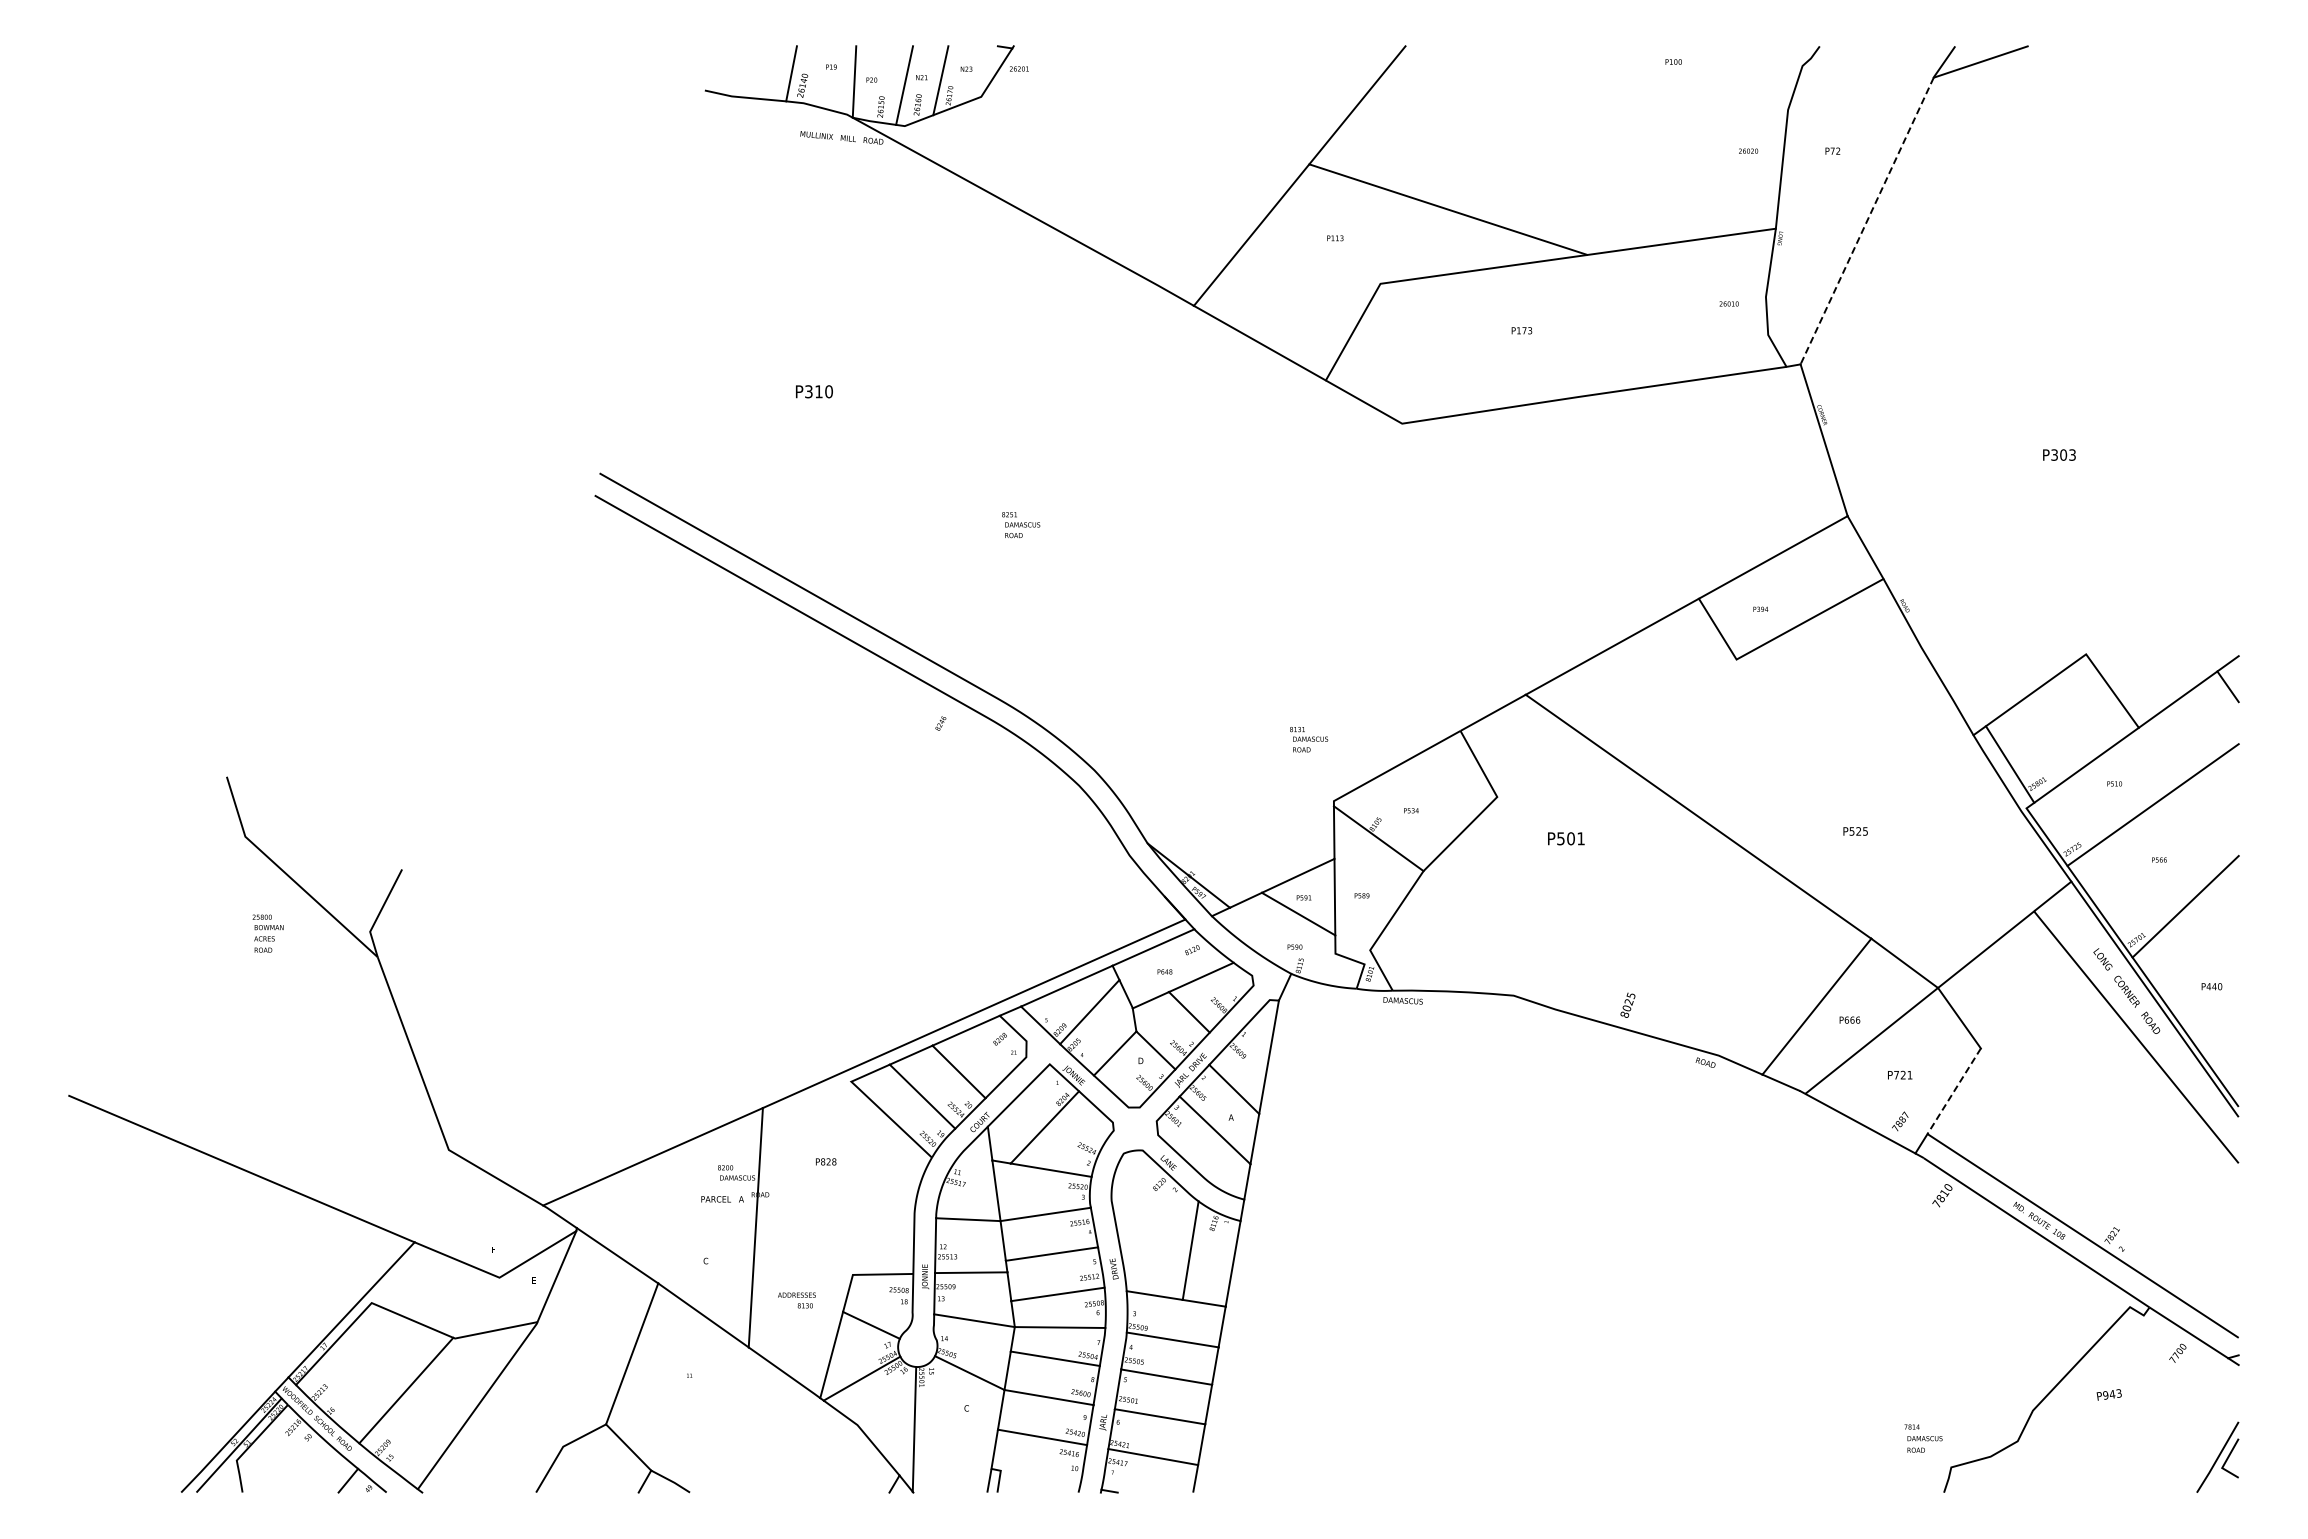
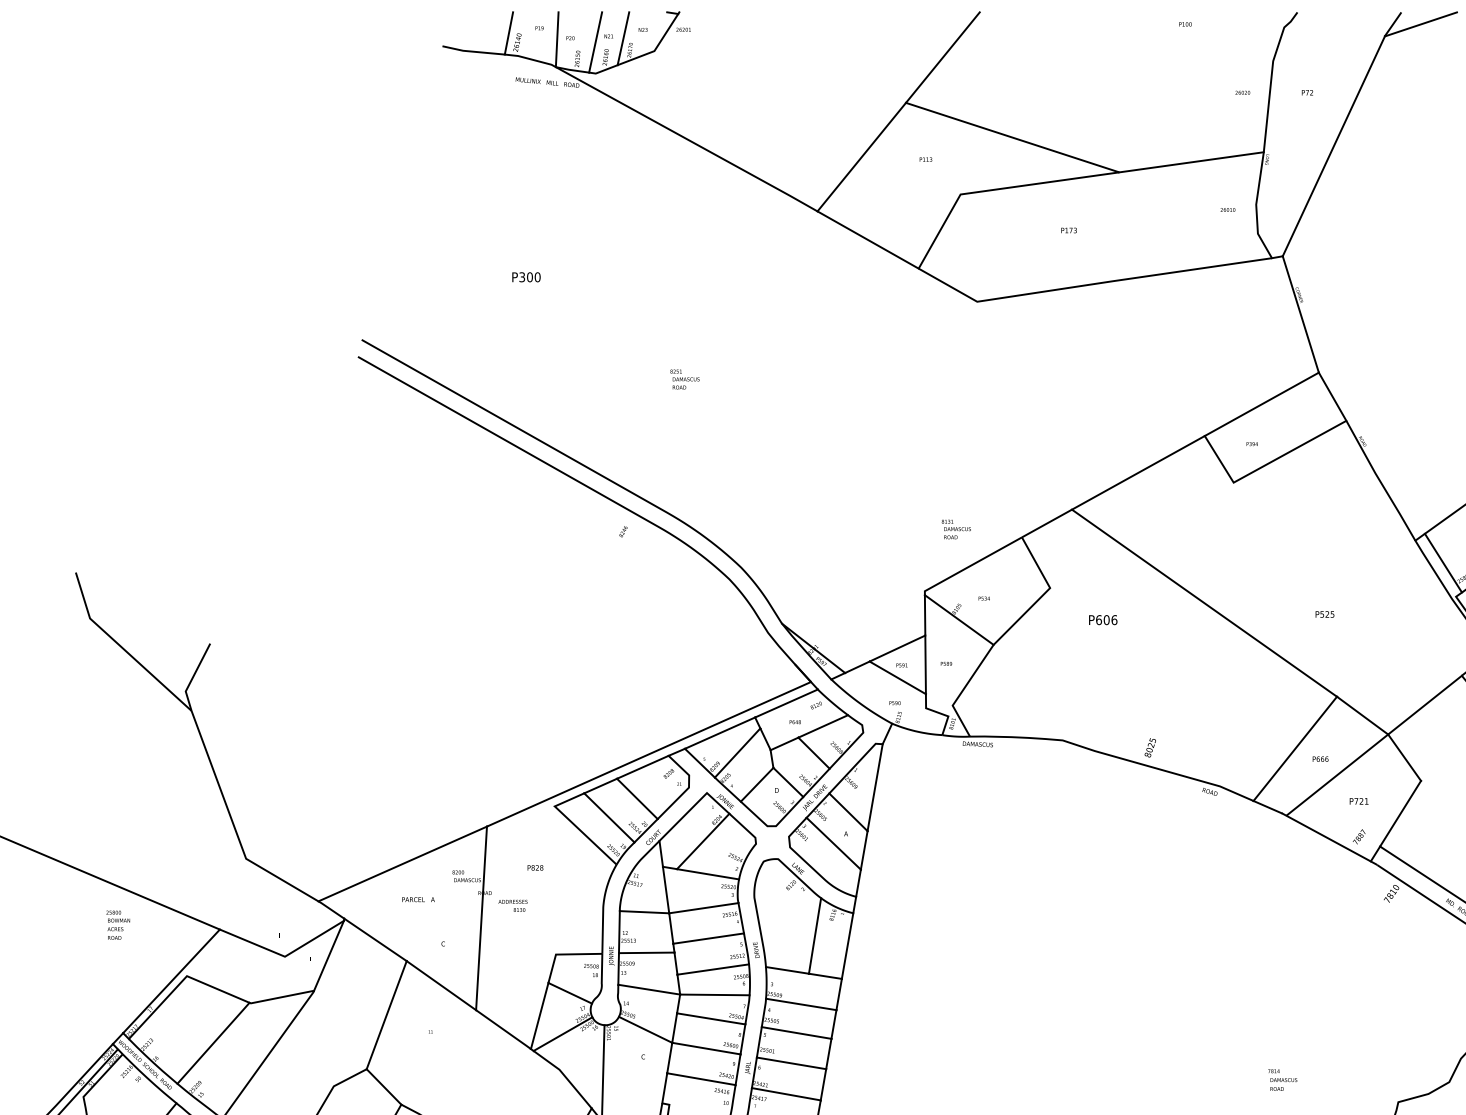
line: (1866, 221) -> (1333, 146), dashed -> solid
text: (818, 391) -> (529, 277), P310 -> P300
text: (1309, 739) -> (956, 529), moved
text: (1571, 838) -> (1107, 619), P501 -> P606
text: (267, 933) -> (117, 925), moved
line: (1953, 1091) -> (1400, 813), dashed -> solid
text: (722, 1199) -> (418, 899), moved
text: (796, 1300) -> (512, 905), moved
text: (1923, 1438) -> (1282, 1080), moved

